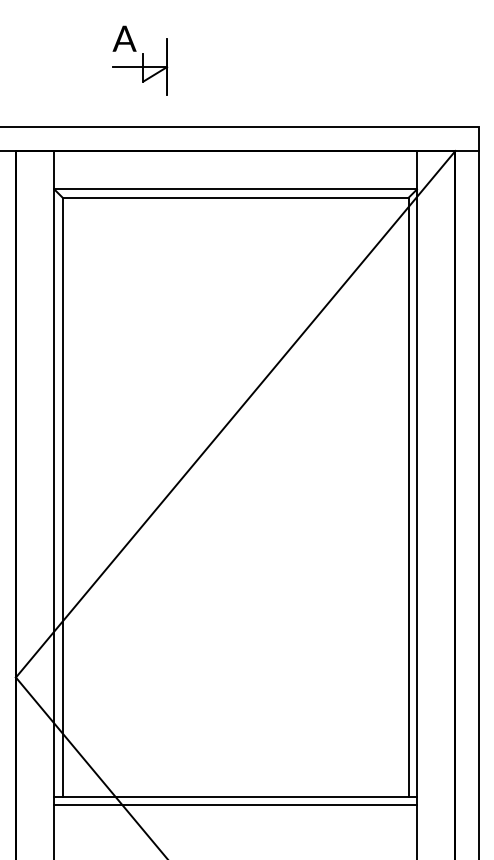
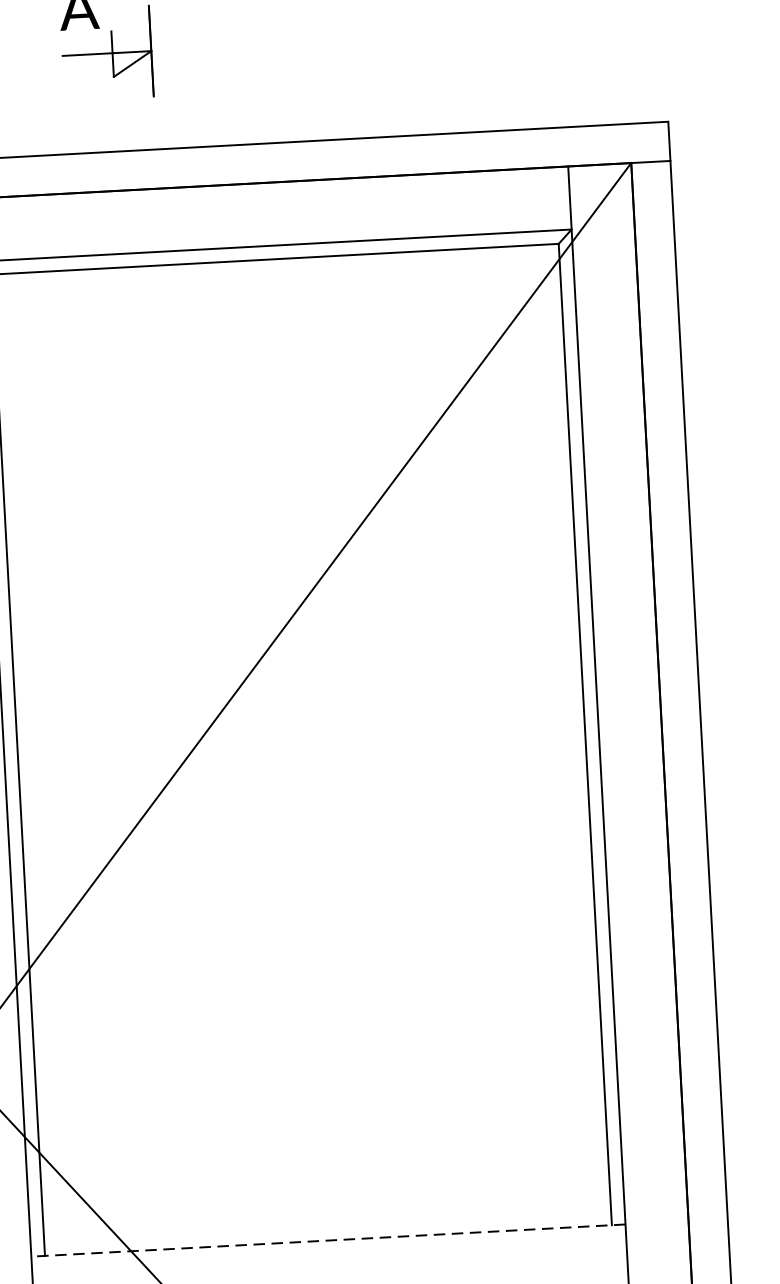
line: (235, 796) -> (328, 1240), solid -> dashed
line: (235, 804) -> (328, 1253), removed

